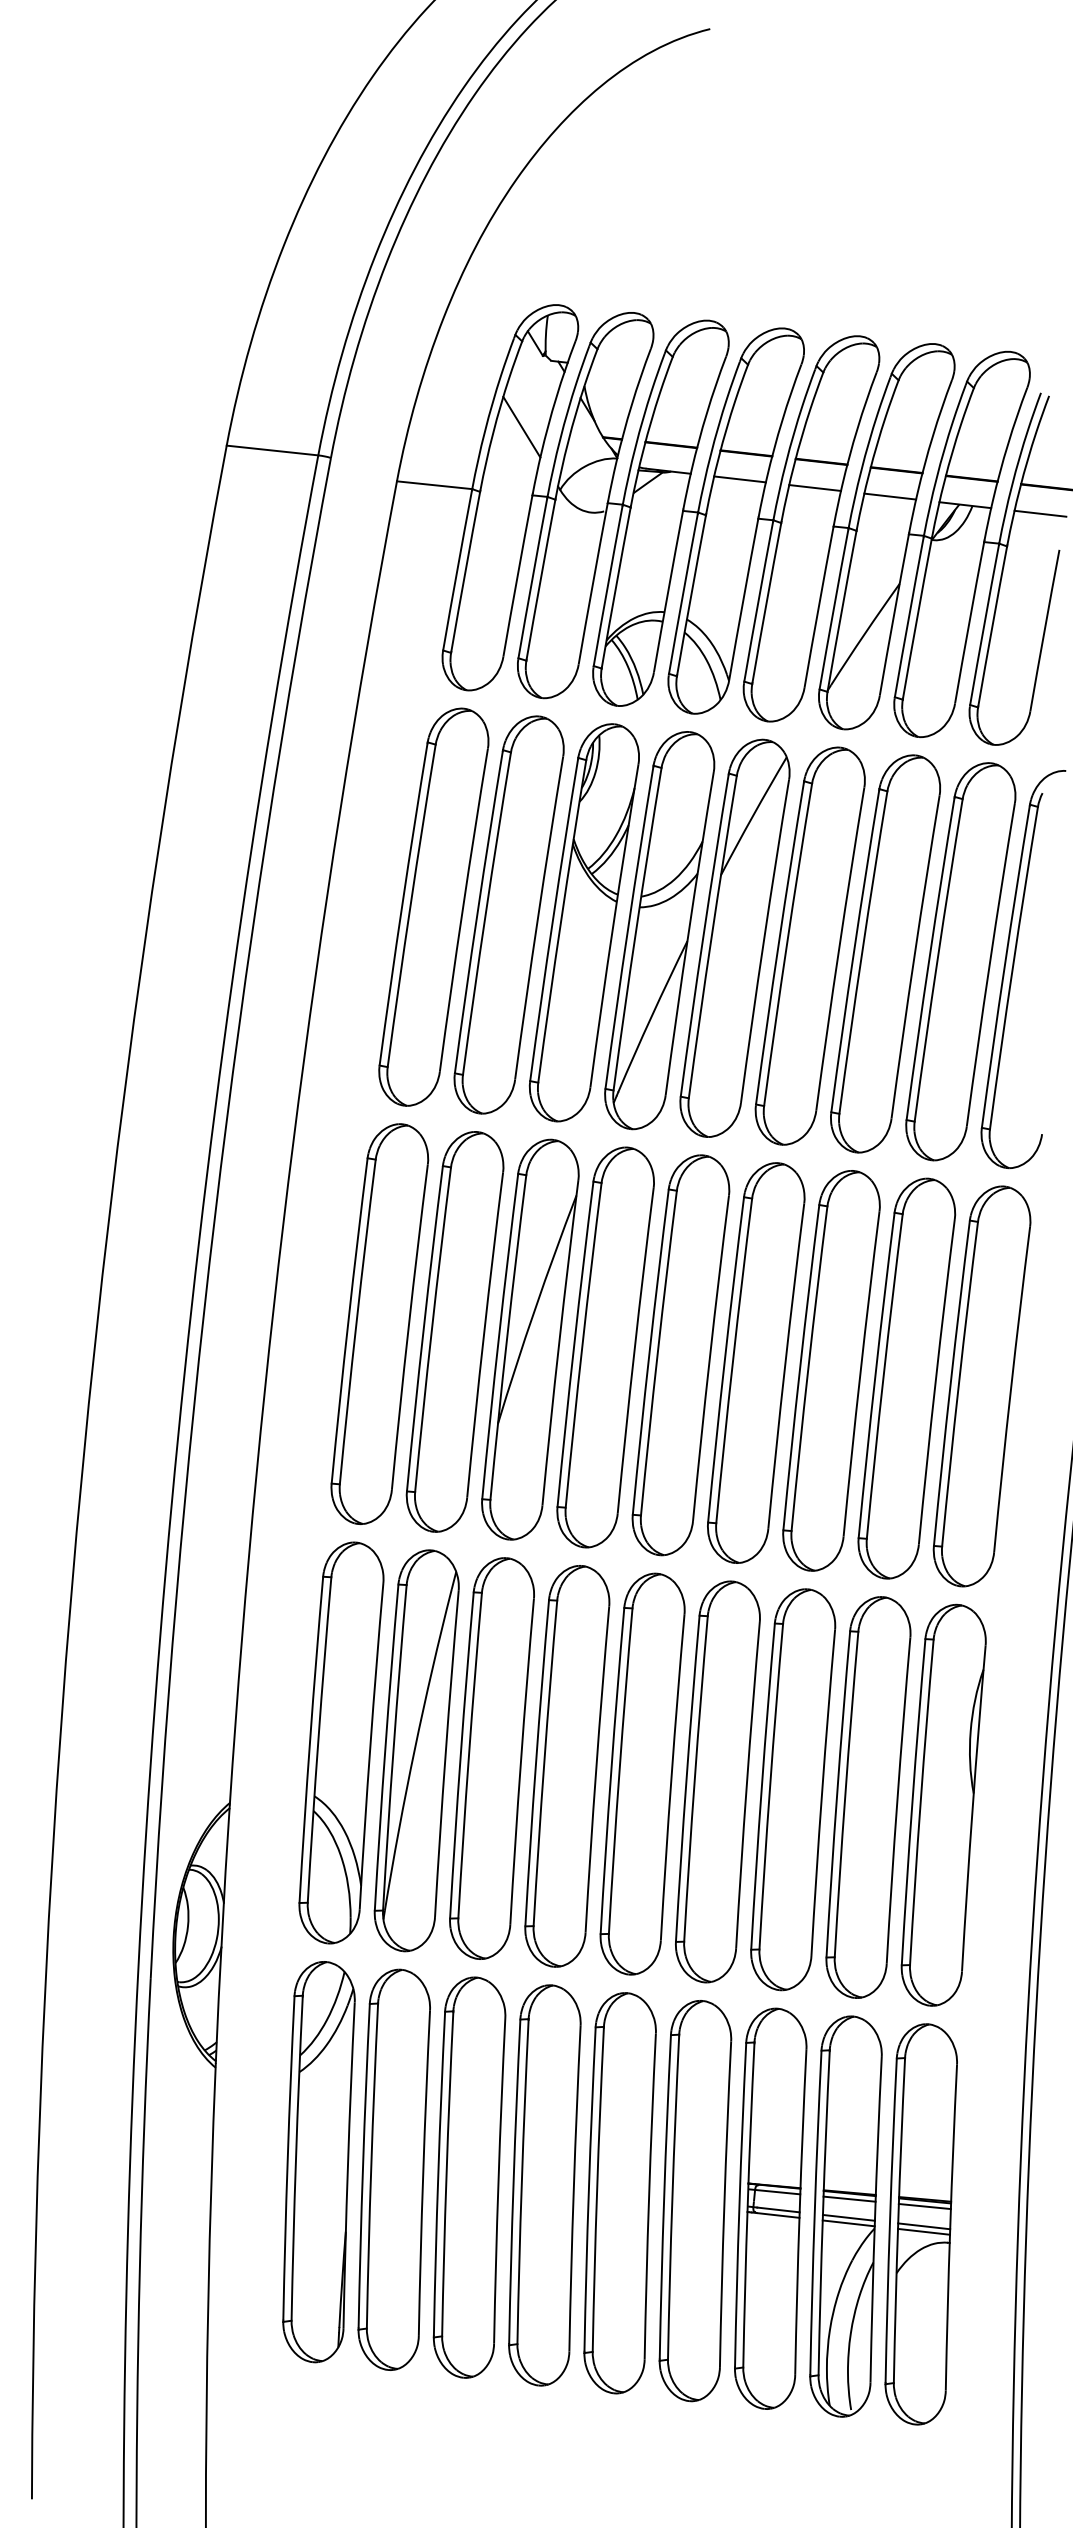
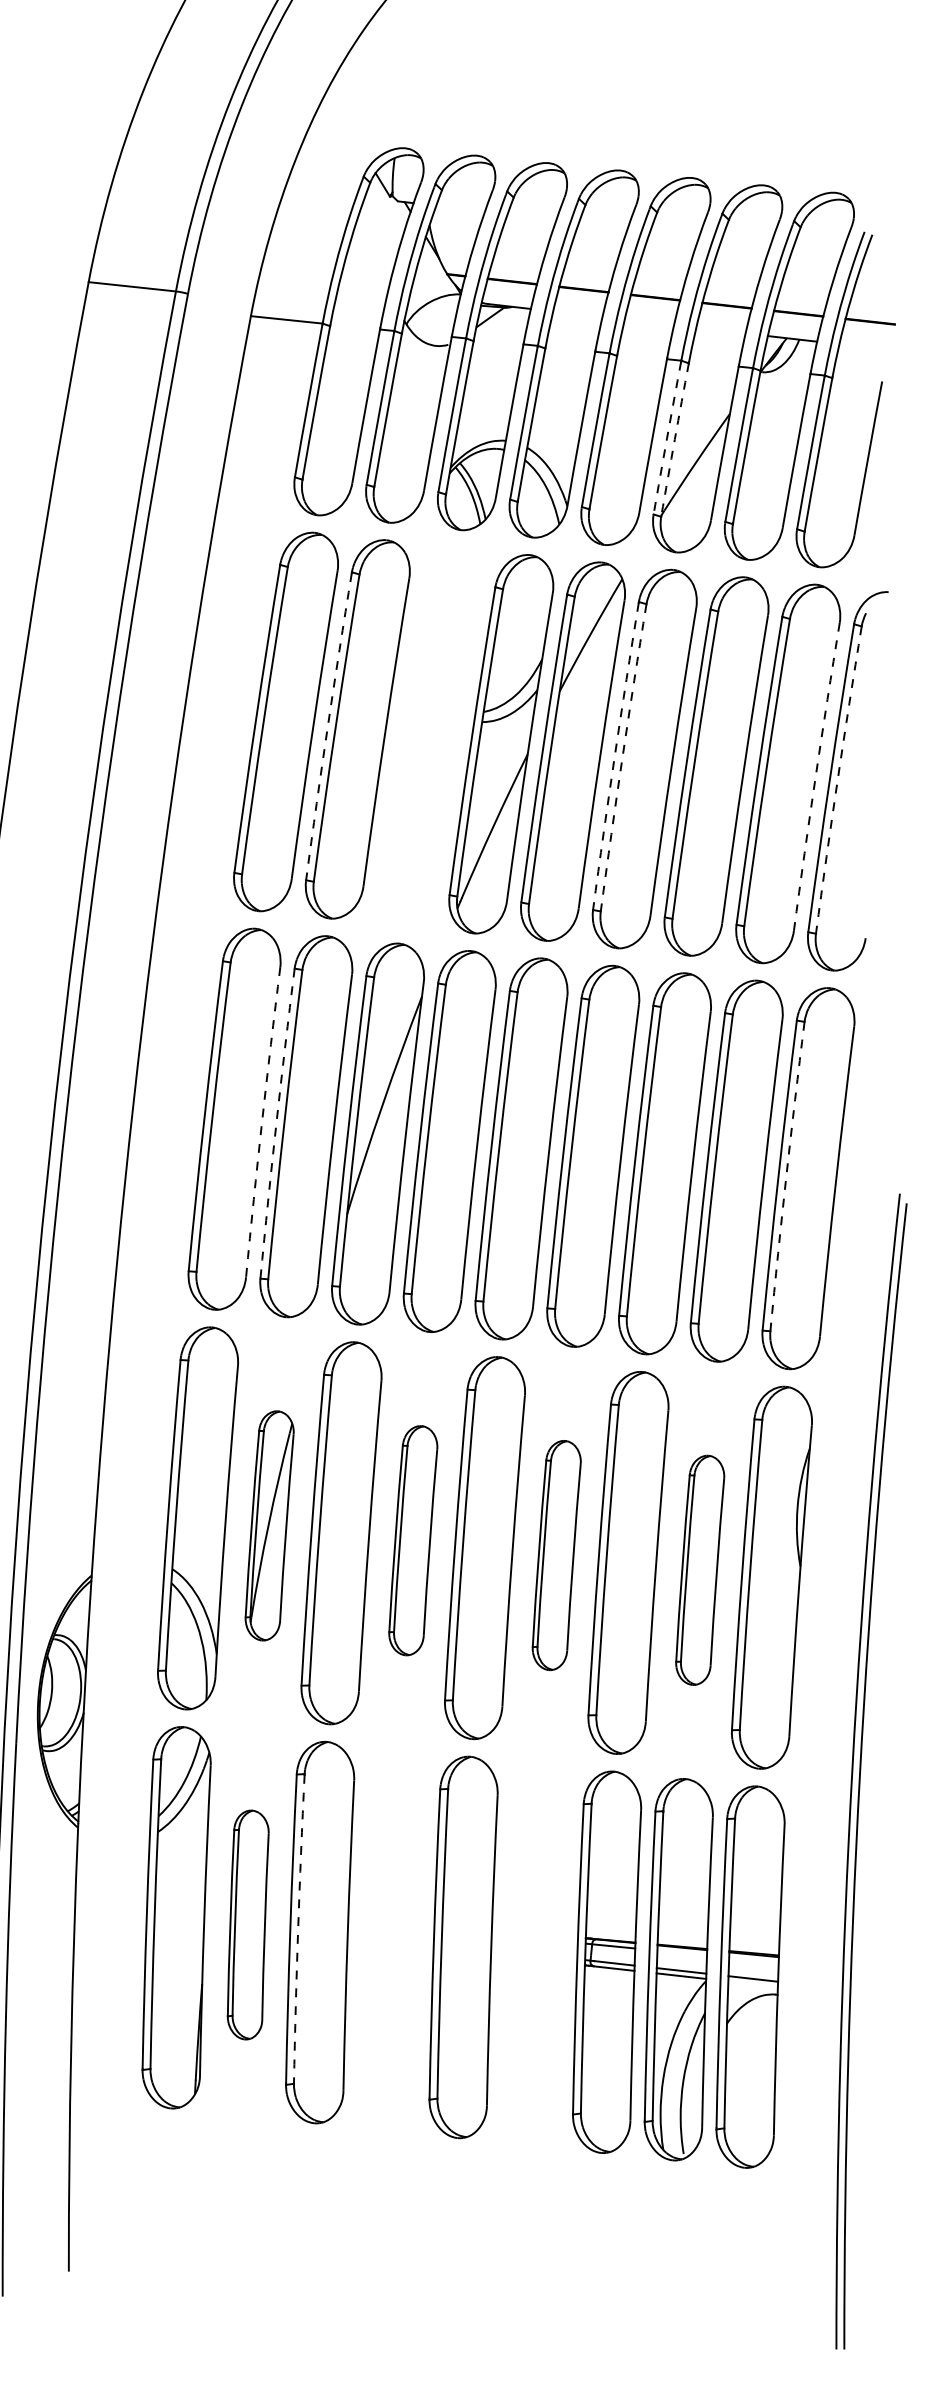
line: (521, 426) -> (369, 263), removed
line: (739, 479) -> (577, 314), removed
line: (815, 487) -> (649, 322), removed
line: (890, 496) -> (721, 330), removed
line: (1040, 513) -> (864, 346), removed
arc: (833, 609) -> (666, 438), solid -> dashed
arc: (841, 610) -> (674, 439), solid -> dashed
arc: (477, 912) -> (327, 727), solid -> dashed
part: (583, 922) -> (428, 736), removed
arc: (778, 943) -> (614, 756), solid -> dashed
arc: (786, 944) -> (622, 757), solid -> dashed
arc: (989, 964) -> (815, 776), solid -> dashed
arc: (1012, 968) -> (837, 780), solid -> dashed
arc: (408, 1327) -> (261, 1122), solid -> dashed
arc: (423, 1328) -> (276, 1123), solid -> dashed
arc: (958, 1384) -> (786, 1176), solid -> dashed
part: (416, 1750) -> (269, 1525), size x0.6
part: (567, 1766) -> (413, 1540), size x0.6
part: (717, 1781) -> (556, 1555), size x0.6
part: (868, 1797) -> (700, 1570), size x0.6
part: (393, 2169) -> (247, 1924), size x0.6
arc: (446, 2174) -> (298, 1929), solid -> dashed
part: (544, 2185) -> (391, 1940), removed
line: (849, 2198) -> (682, 1952), removed
part: (695, 2201) -> (535, 1955), removed
line: (924, 2206) -> (753, 1960), removed
line: (923, 2231) -> (752, 1983), removed

